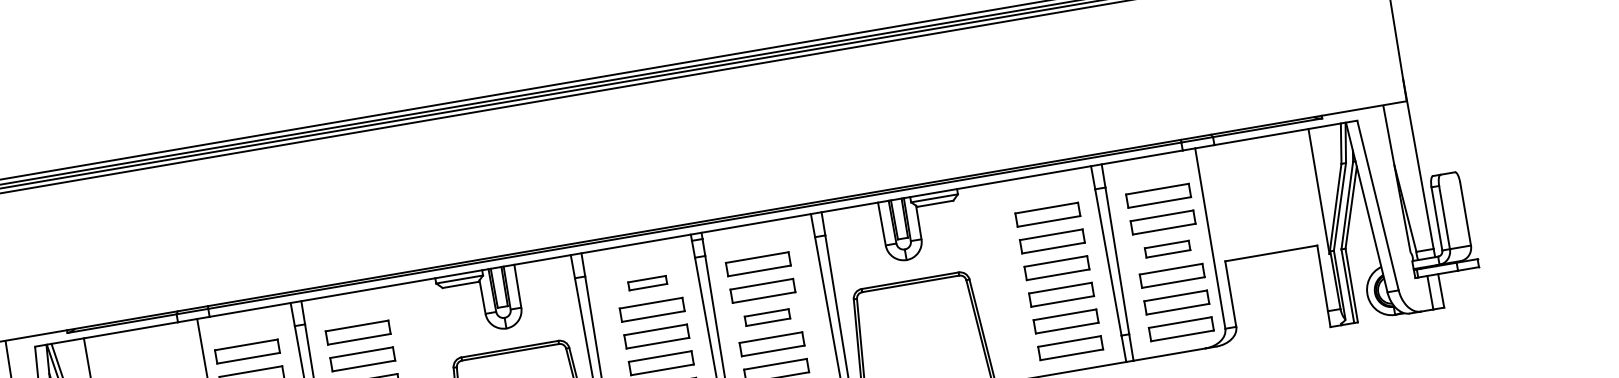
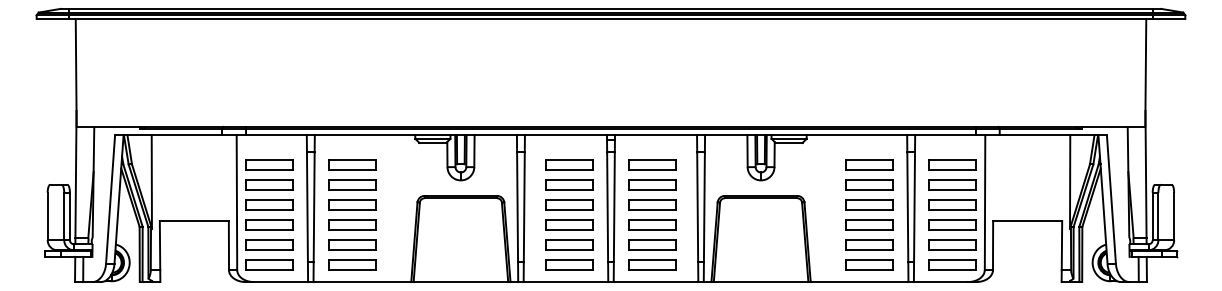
part: (1167, 248) -> (952, 204), size x1.43
part: (647, 282) -> (569, 164), size x1.67
part: (767, 316) -> (652, 204), size x1.43

